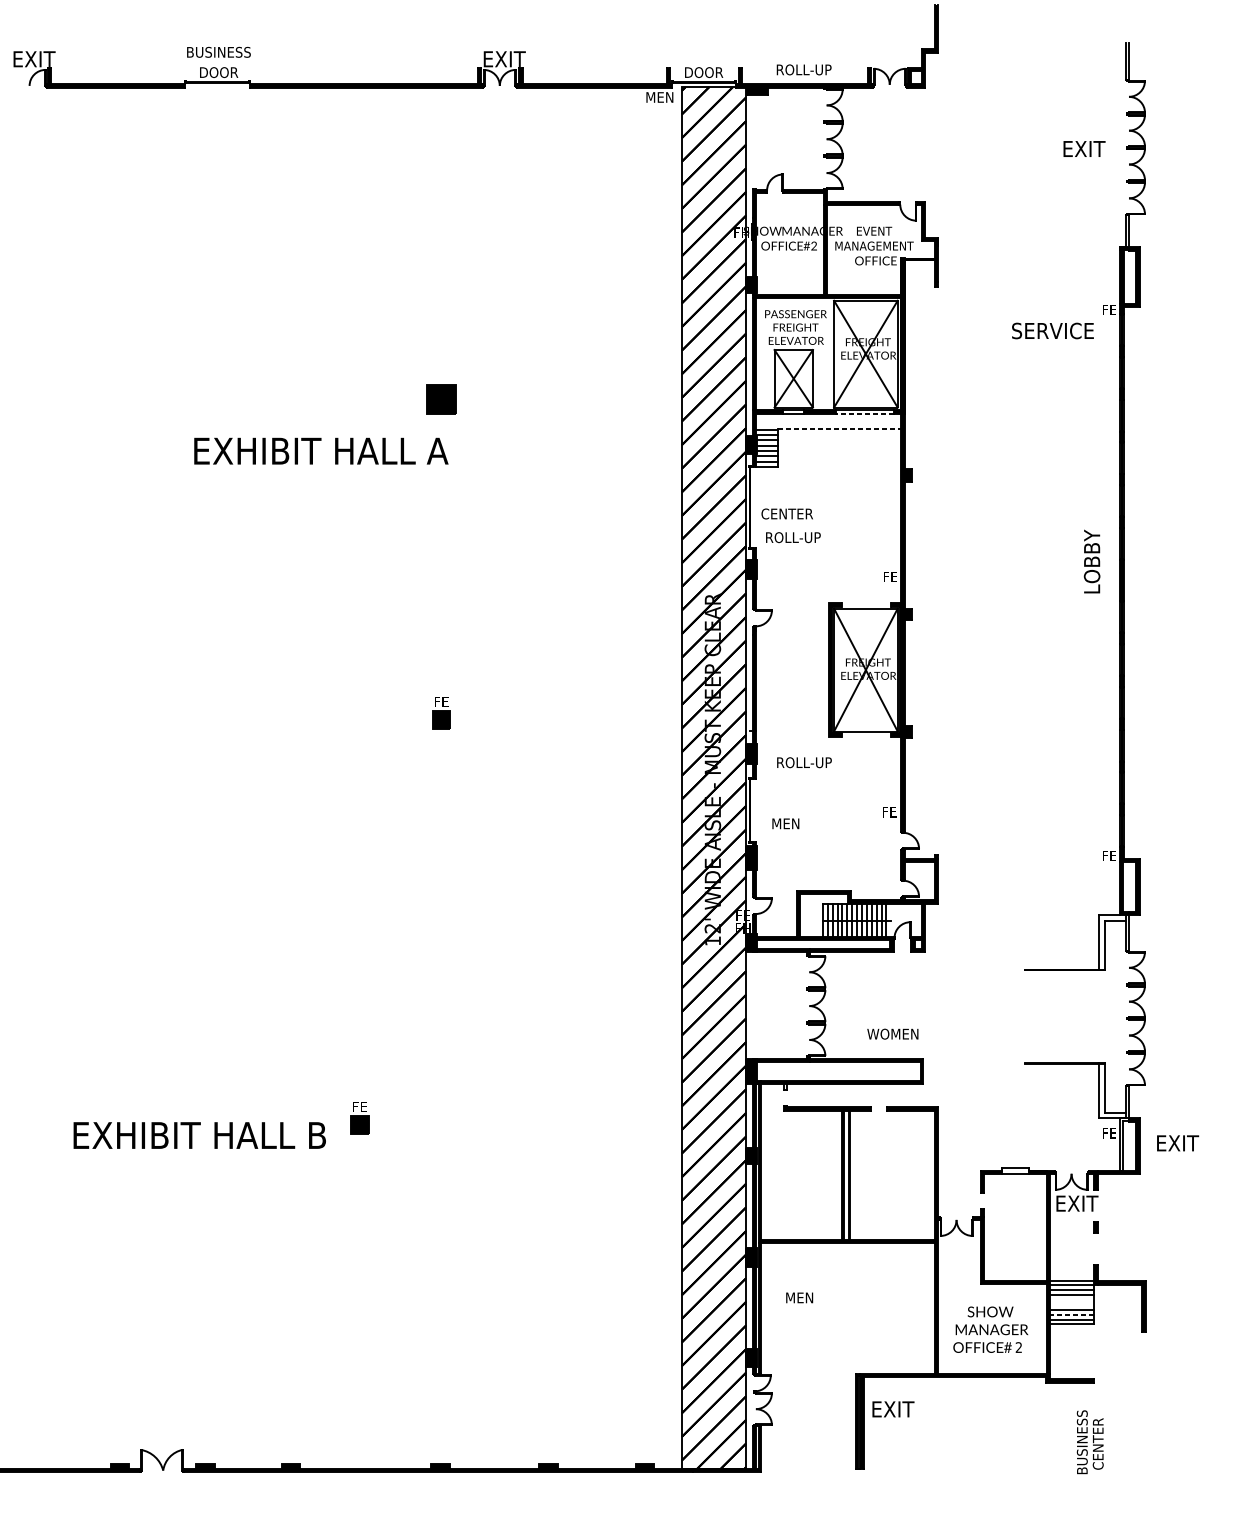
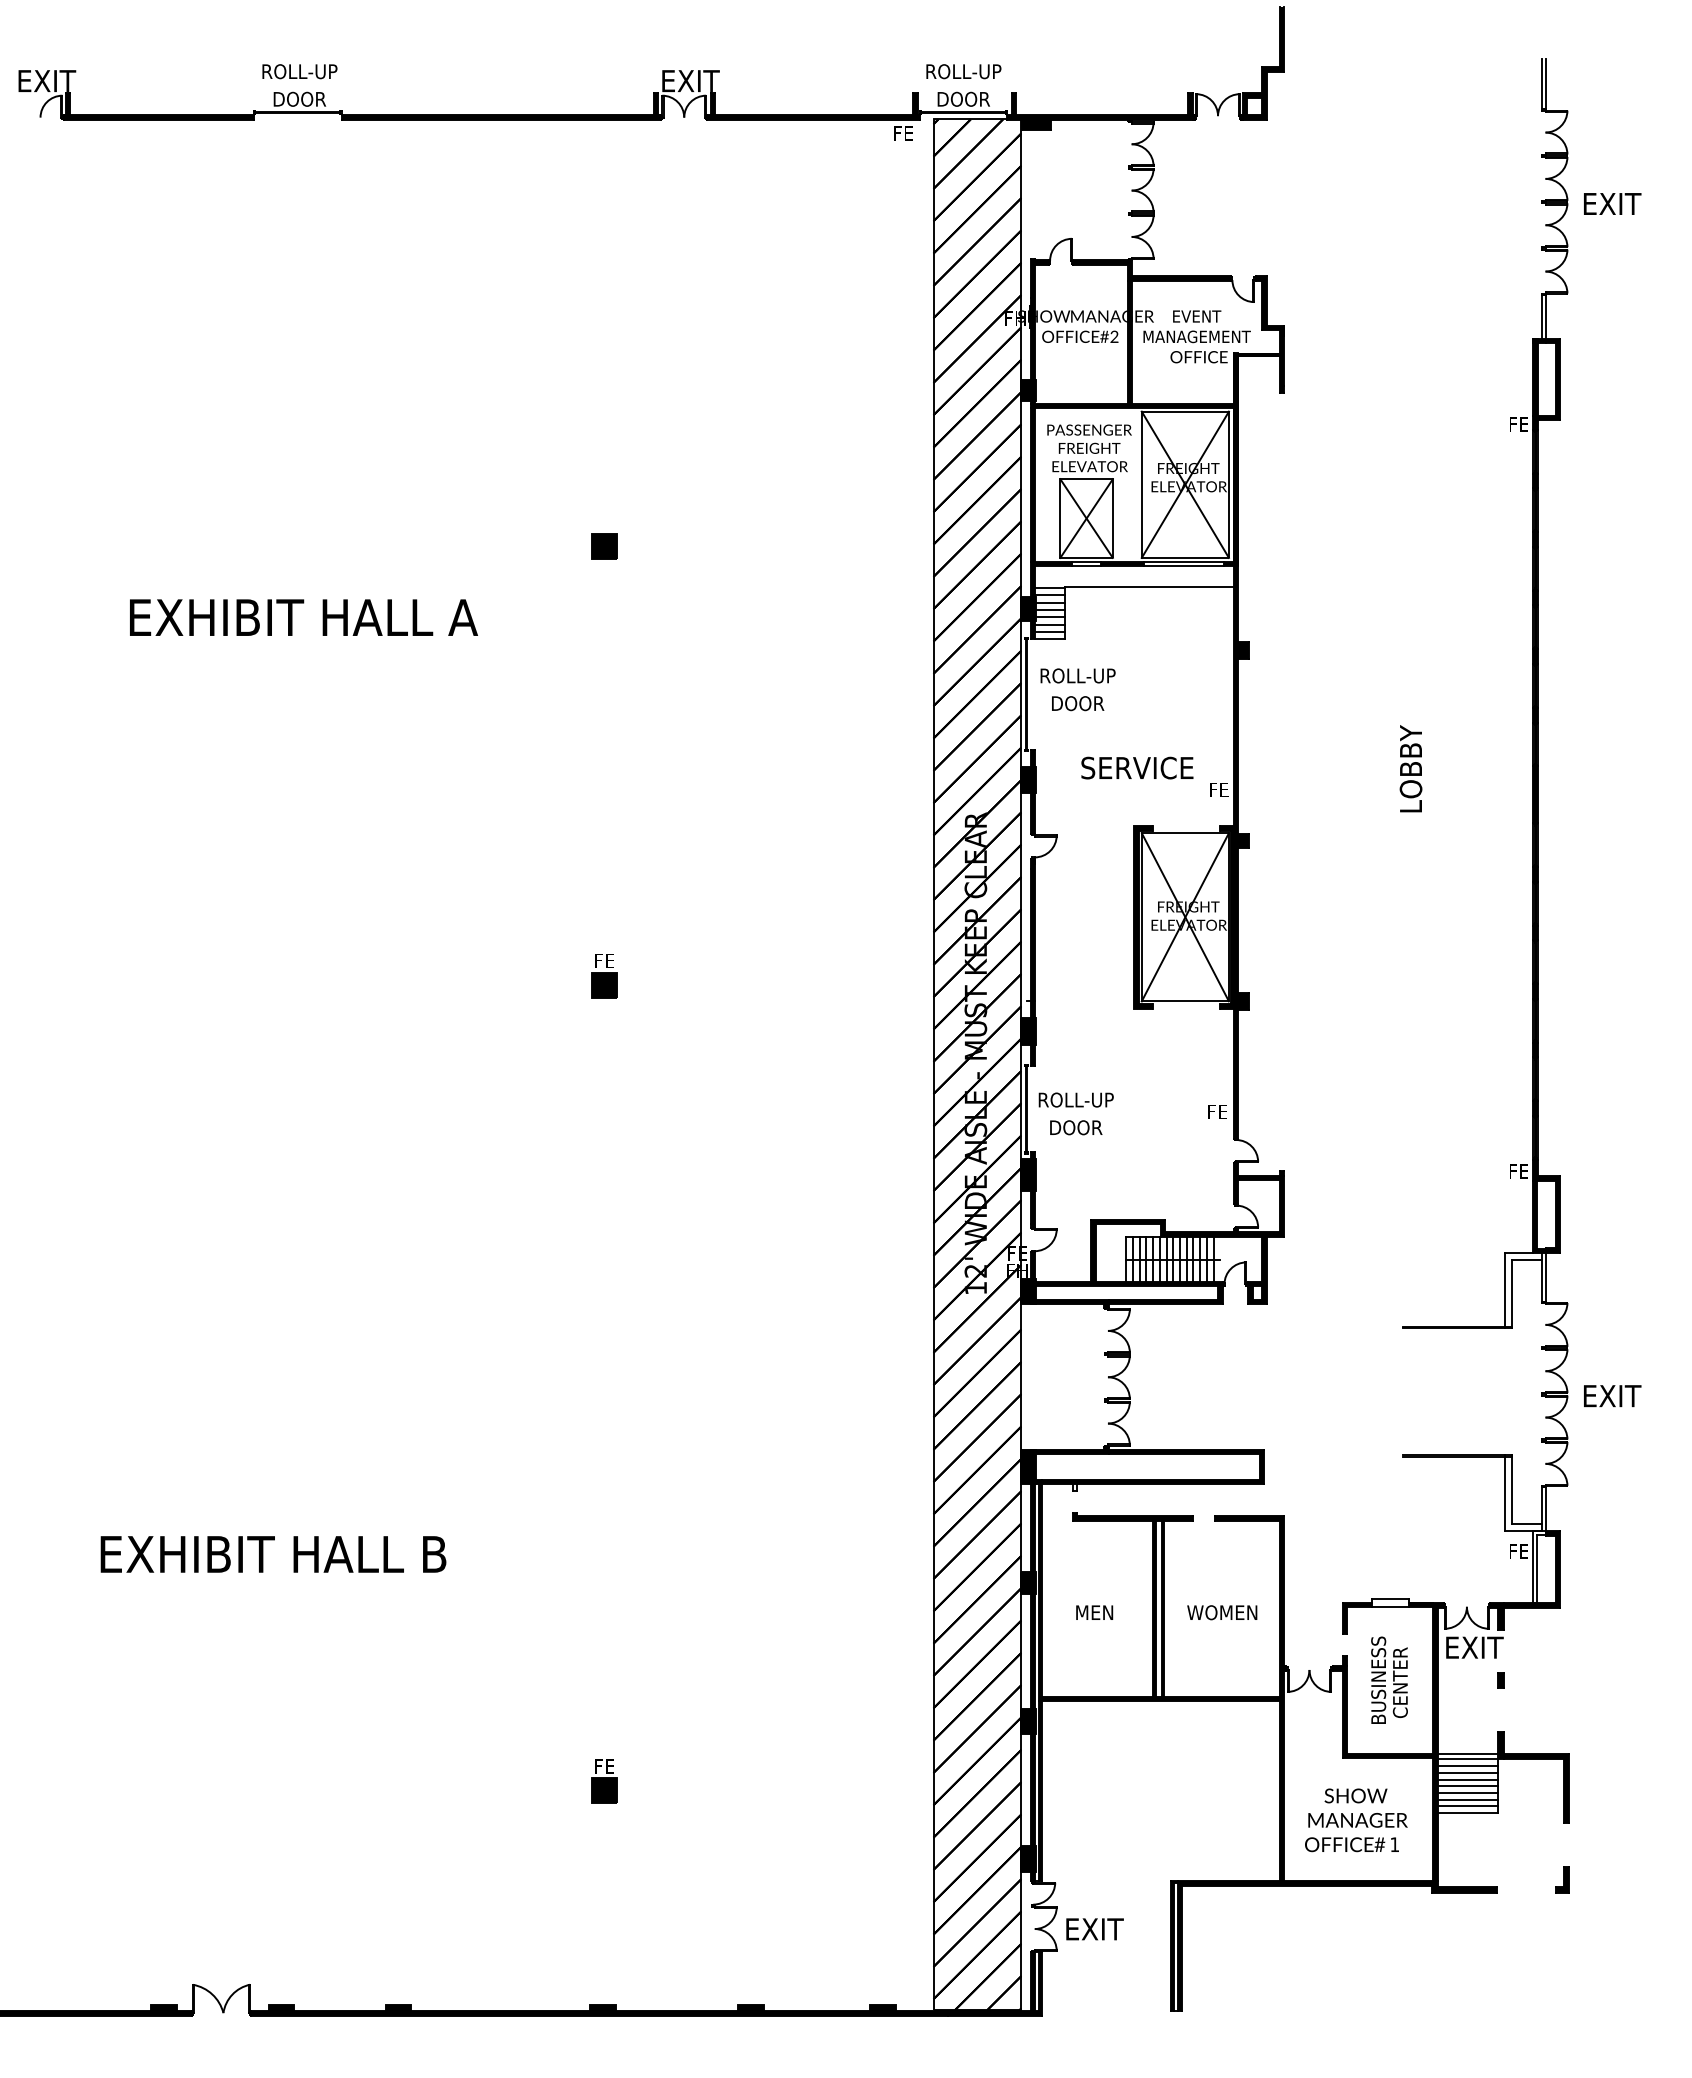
text: (218, 52) -> (299, 71), BUSINESS -> ROLL-UP
text: (803, 69) -> (963, 71), moved
text: (659, 97) -> (902, 133), MEN -> FE
text: (1084, 148) -> (1612, 203), moved
text: (1053, 330) -> (1137, 767), moved
part: (441, 399) -> (604, 546), size x0.62
line: (864, 413) -> (1183, 566), dashed -> solid
line: (839, 428) -> (1149, 586), dashed -> solid
text: (321, 451) -> (303, 617), moved
text: (787, 513) -> (1077, 703), CENTER -> DOOR
text: (792, 537) -> (1077, 675), moved
text: (1091, 561) -> (1410, 768), moved
text: (803, 762) -> (1075, 1099), moved
text: (786, 823) -> (1076, 1127), MEN -> DOOR
text: (893, 1034) -> (1222, 1612), moved
part: (359, 1118) -> (604, 1781), moved
text: (1177, 1143) -> (1612, 1396), moved
text: (799, 1297) -> (1094, 1612), moved
line: (1072, 1299) -> (1467, 1779), added
line: (1072, 1305) -> (1467, 1786), added
line: (1072, 1314) -> (1467, 1799), dashed -> solid
text: (1018, 1347) -> (1394, 1844), 2 -> 1
part: (1141, 1372) -> (1562, 1879), added
text: (893, 1409) -> (1094, 1929), moved
text: (1090, 1441) -> (1389, 1679), moved

